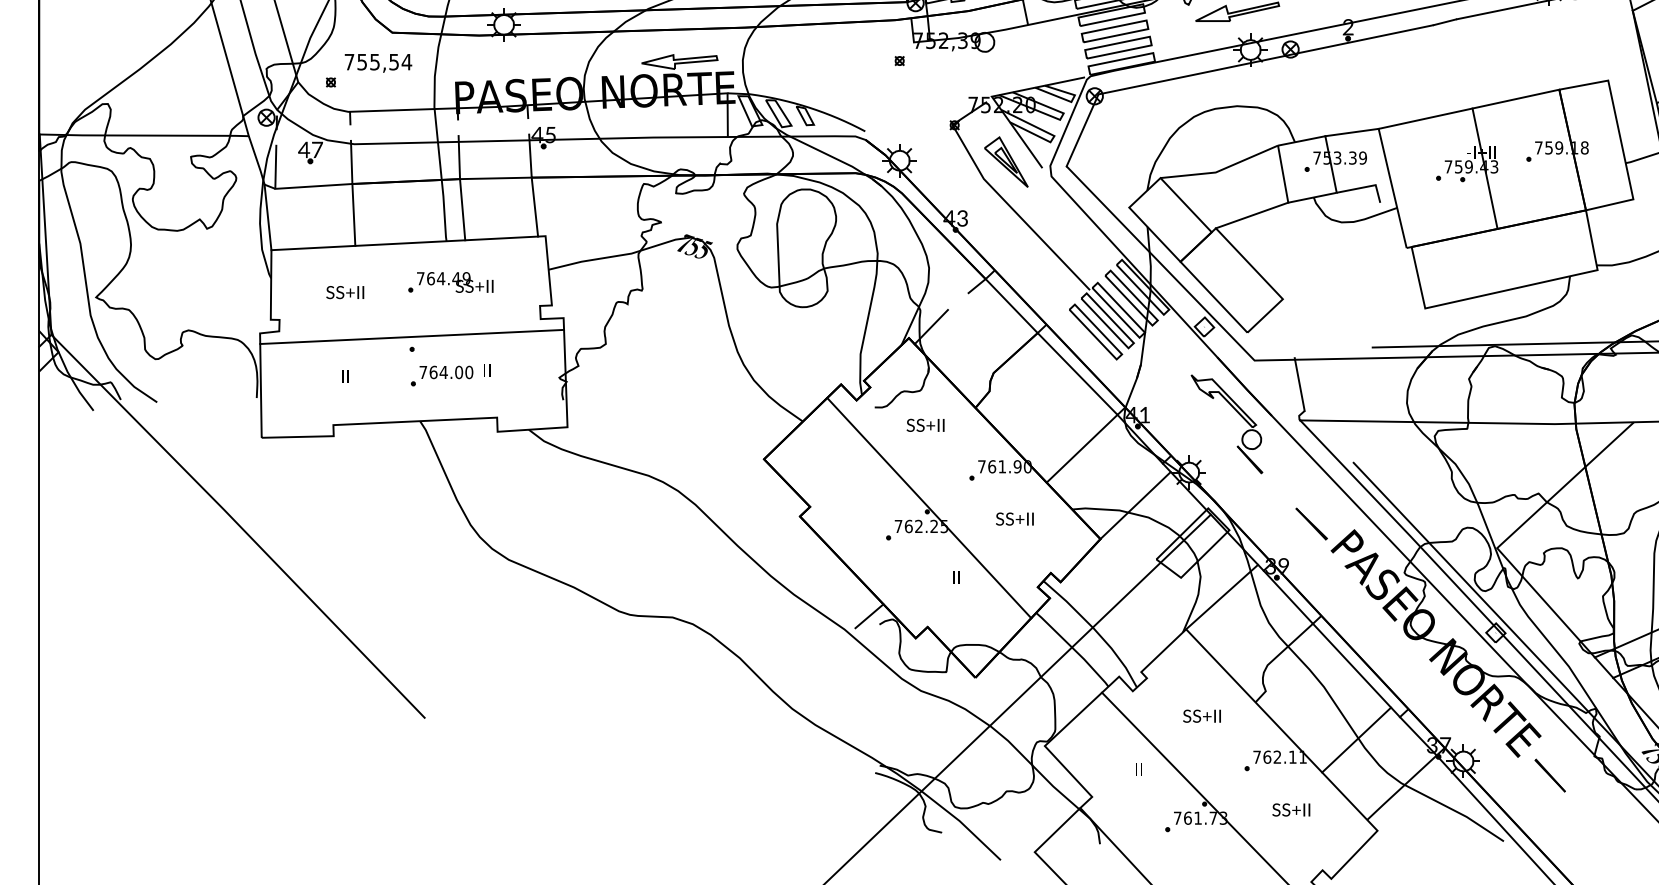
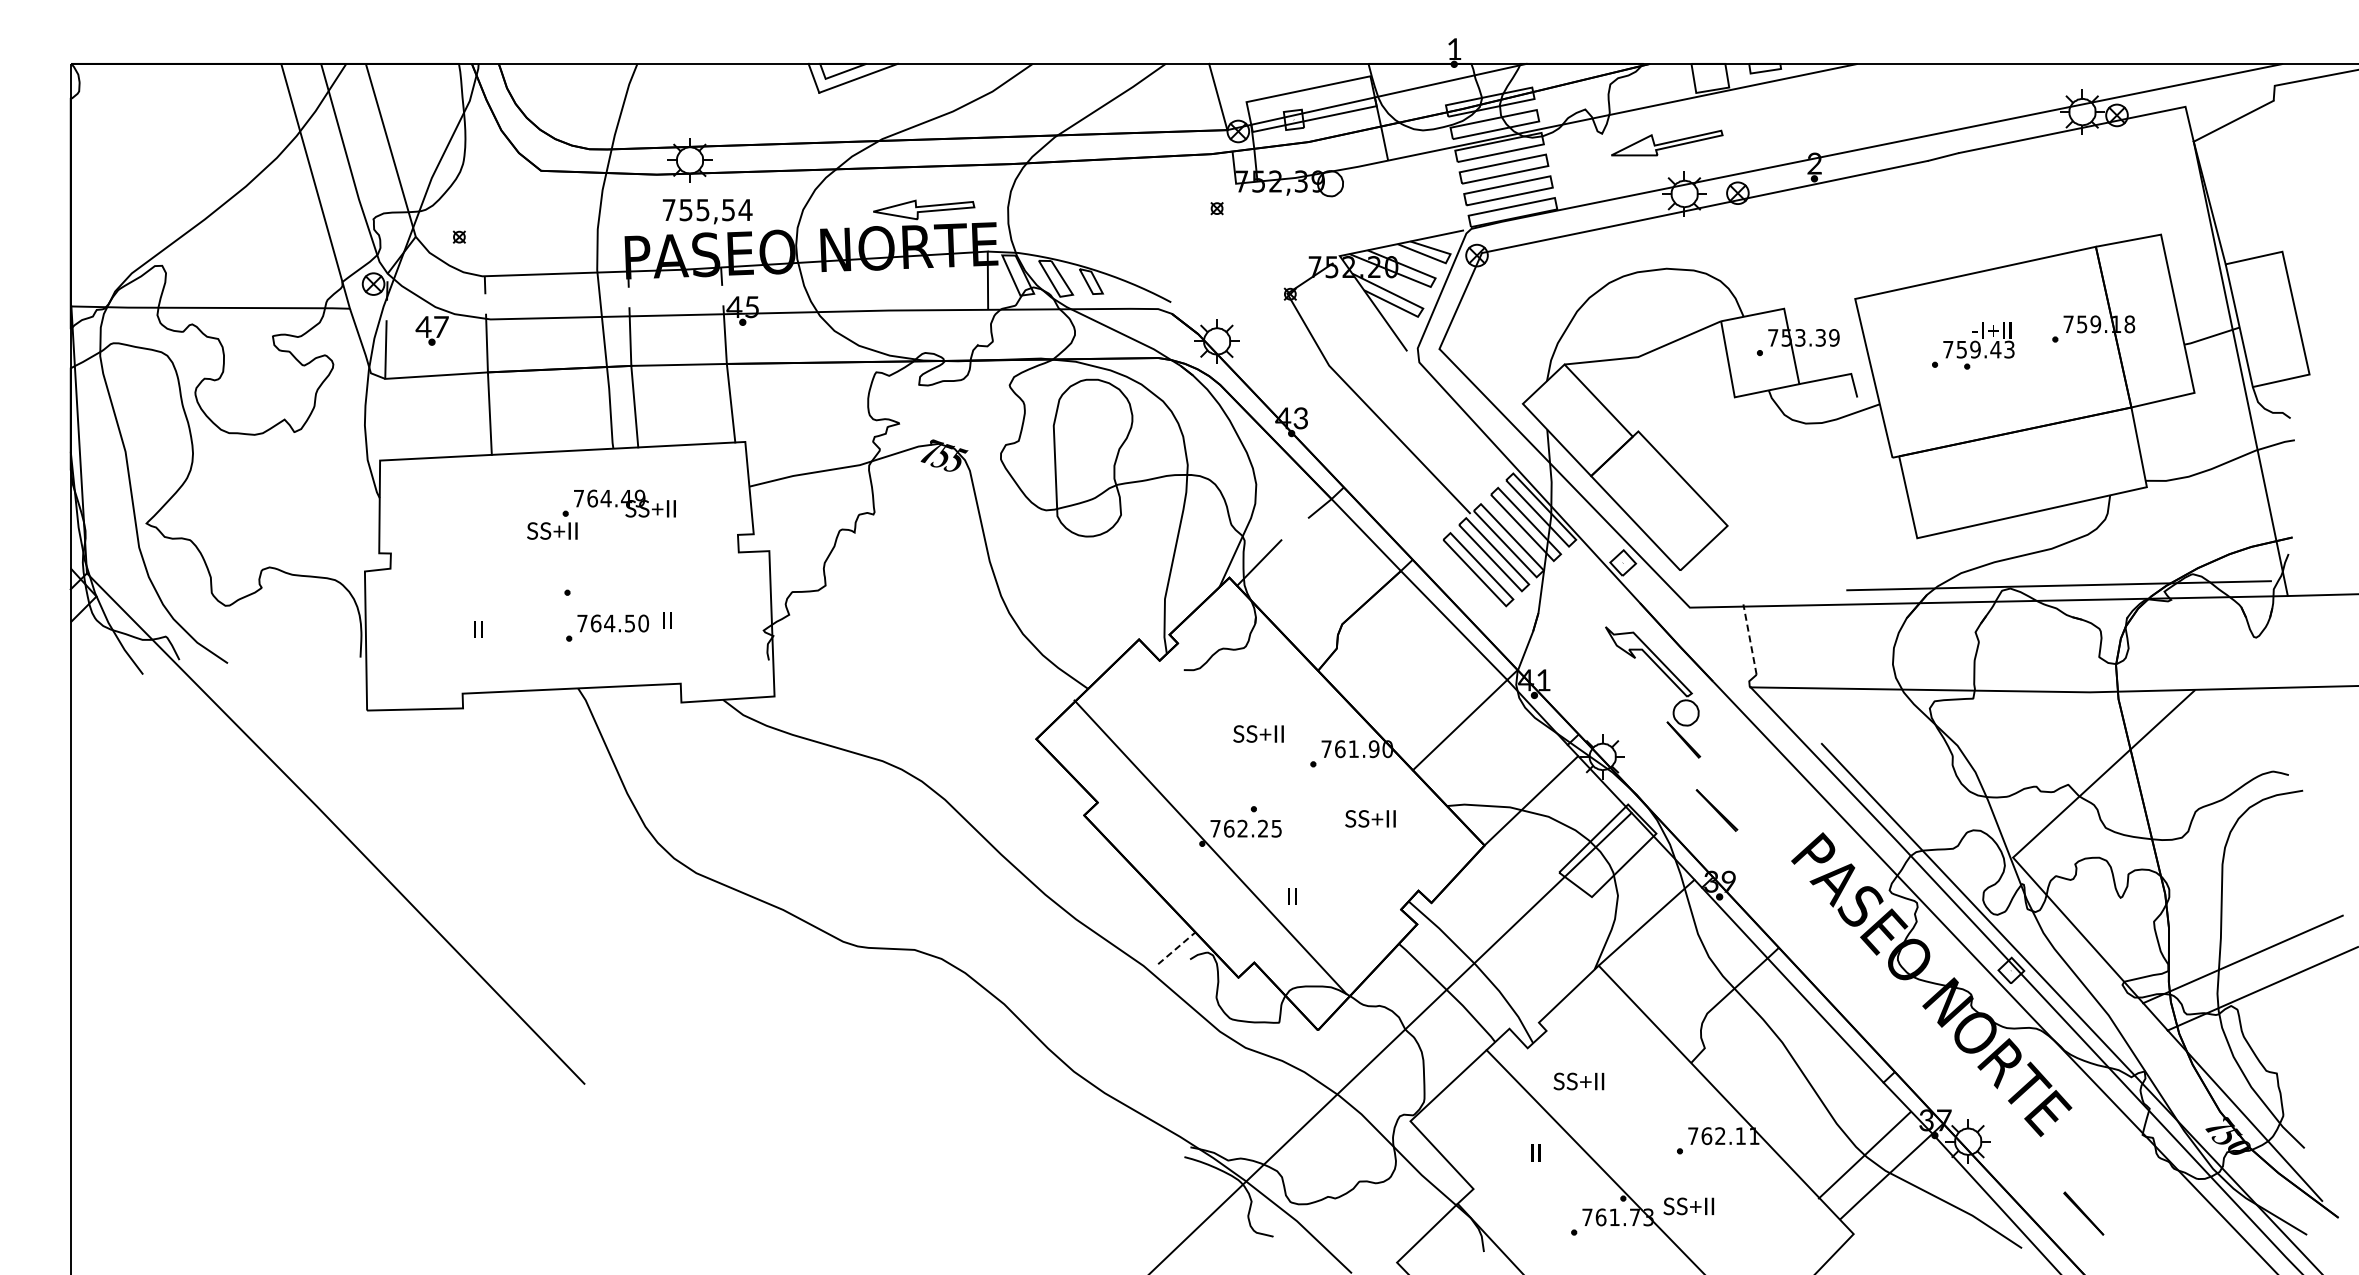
text: (378, 63) -> (707, 211), moved
line: (1351, 132) -> (1819, 303), removed
part: (1005, 162) -> (1358, 343), removed
line: (1484, 168) -> (1996, 351), removed
line: (1252, 215) -> (1686, 414), removed
line: (268, 217) -> (375, 416), removed
text: (345, 292) -> (552, 530), moved
line: (412, 336) -> (567, 575), removed
text: (458, 372) -> (629, 623), 764.00 -> 764.50
line: (1300, 384) -> (1750, 639), solid -> dashed
text: (925, 425) -> (1258, 733), moved
line: (929, 507) -> (1210, 846), moved
line: (1311, 524) -> (1716, 810), moved
line: (869, 616) -> (1176, 948), solid -> dashed
text: (1201, 716) -> (1578, 1081), moved
line: (1356, 740) -> (1864, 1155), moved
line: (1550, 775) -> (2083, 1213), moved
text: (1291, 810) -> (1688, 1206), moved

